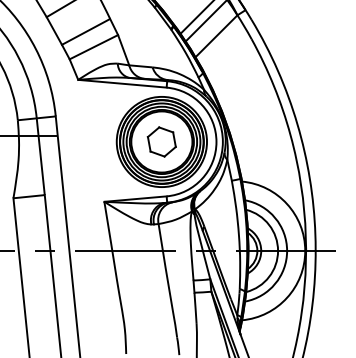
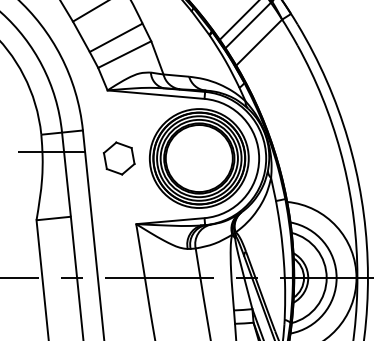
part: (161, 141) -> (118, 157), moved

